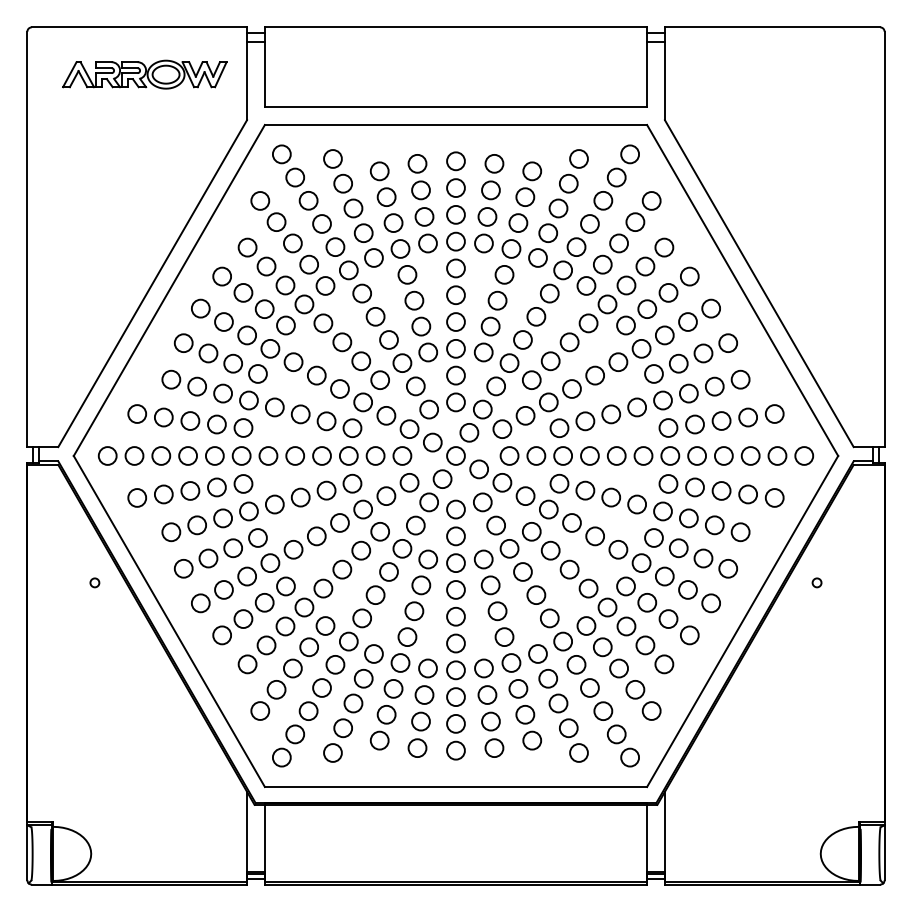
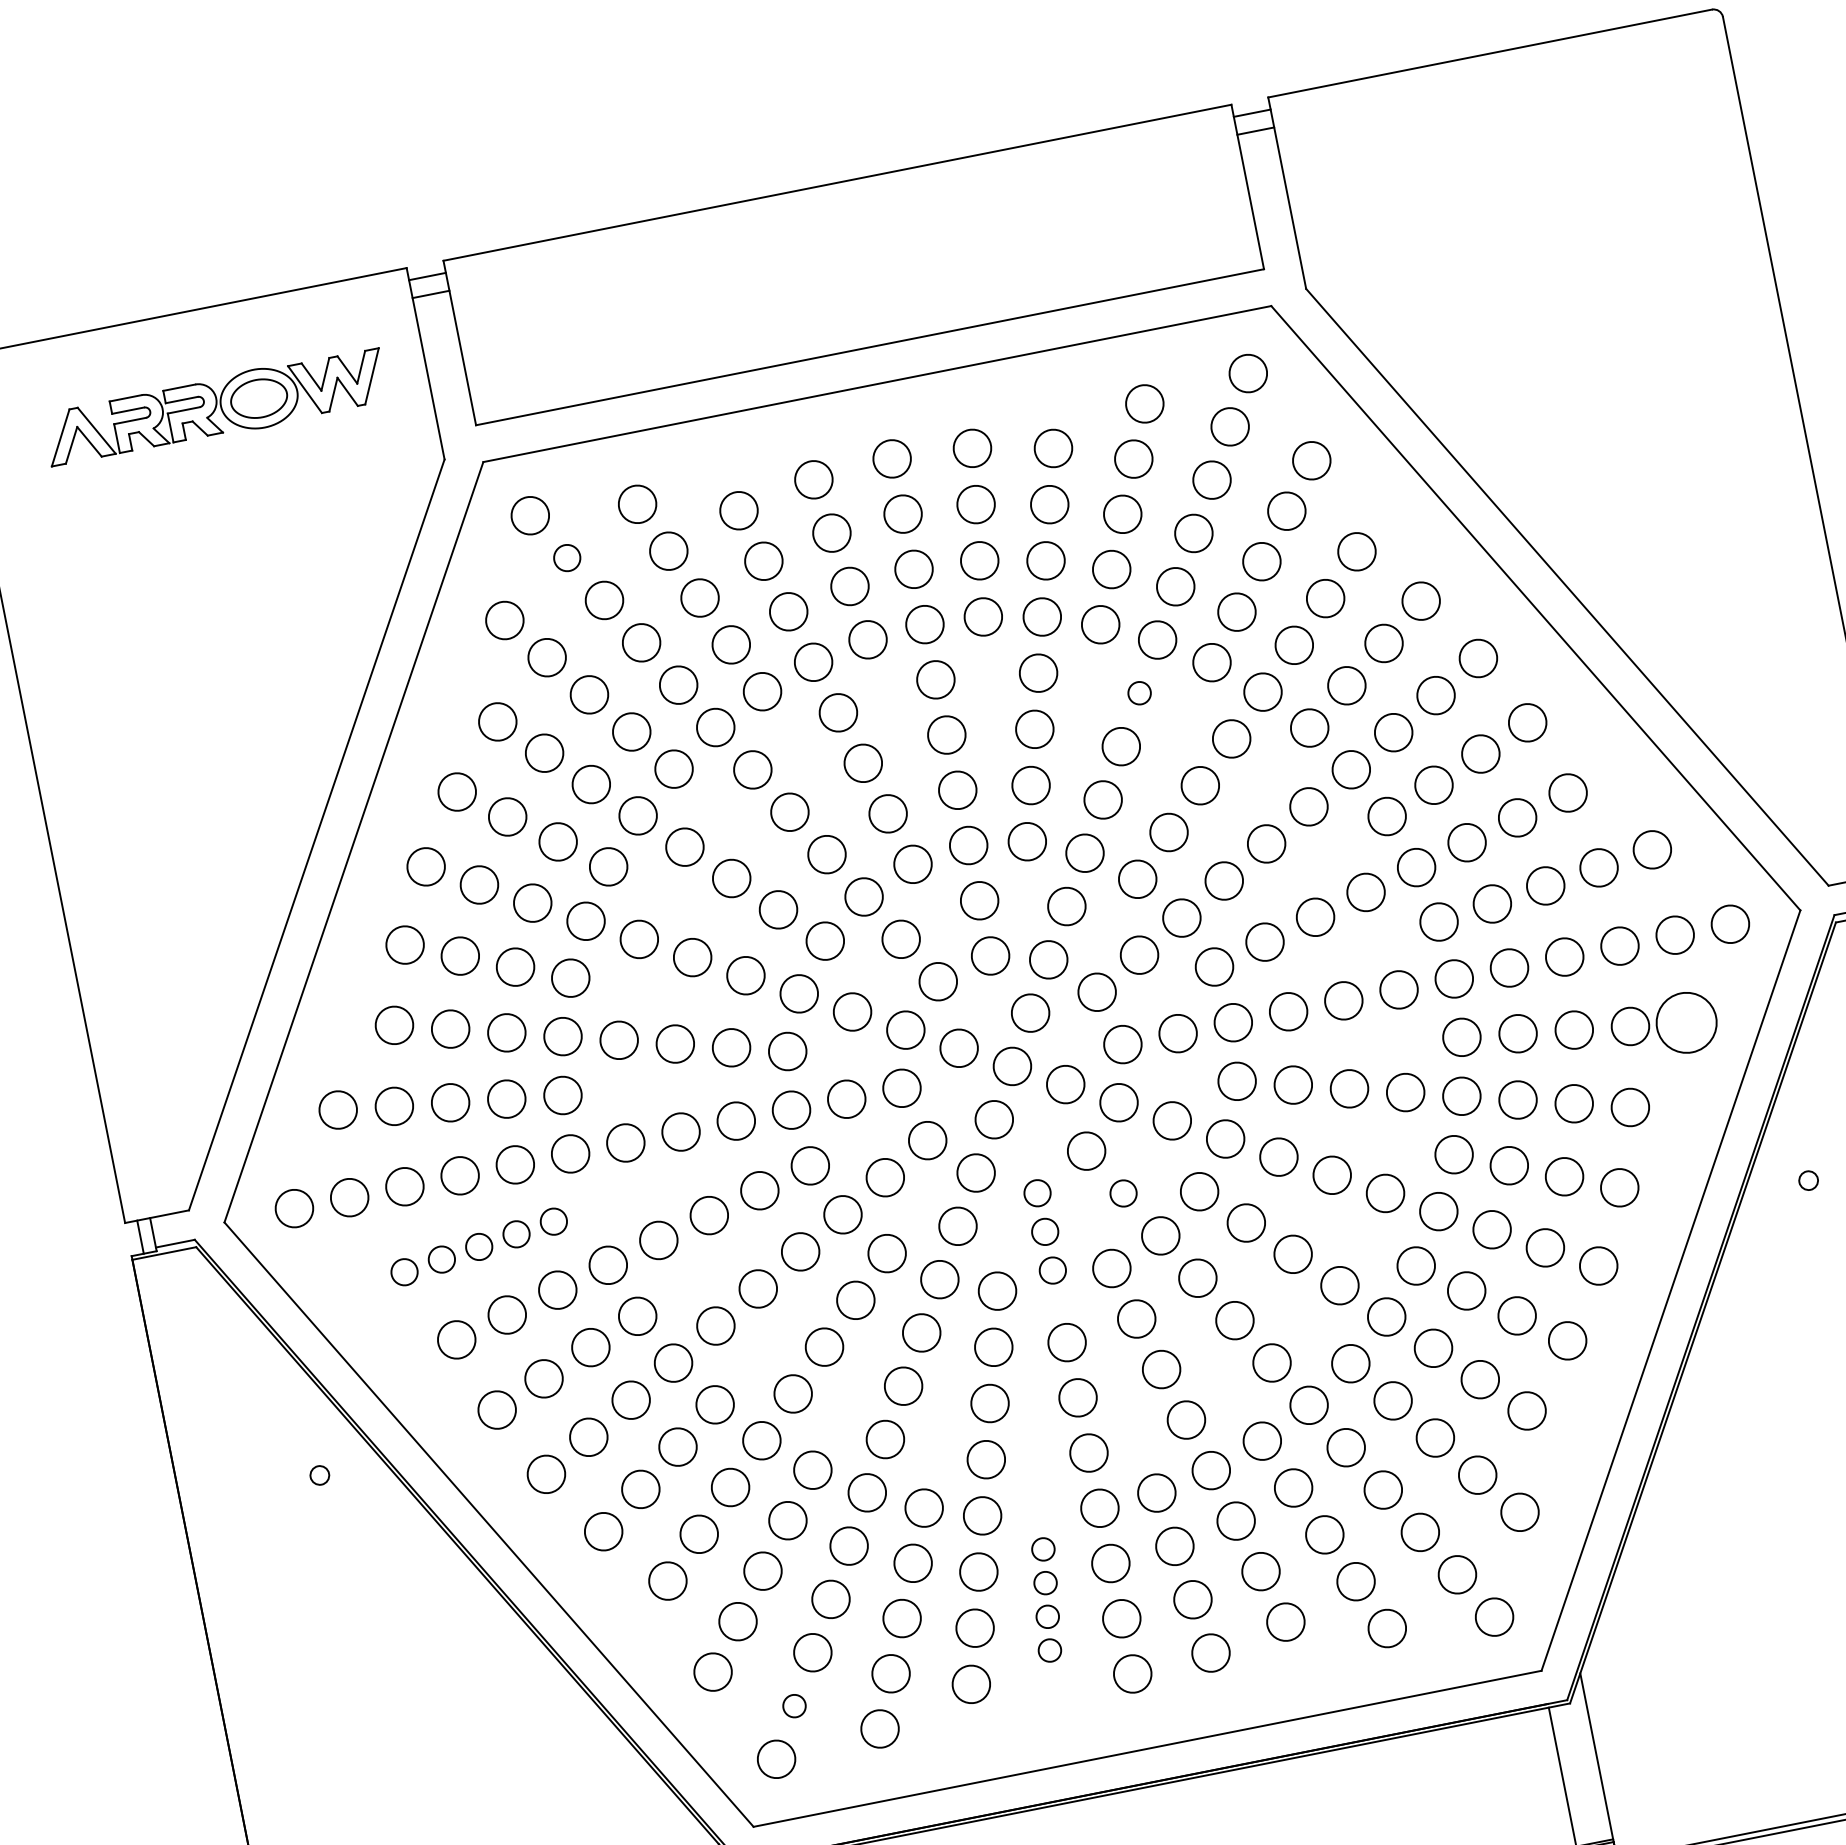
circle: (294, 177) -> (565, 558), size x0.7
circle: (549, 293) -> (1138, 693), size x0.6
part: (190, 490) -> (479, 1245), size x0.7
circle: (774, 497) -> (1686, 1021), size x1.6
circle: (495, 525) -> (1122, 1193), size x0.7
part: (455, 535) -> (1043, 1230), size x0.7
part: (422, 707) -> (1046, 1598), size x0.6
circle: (294, 734) -> (793, 1706), size x0.6

